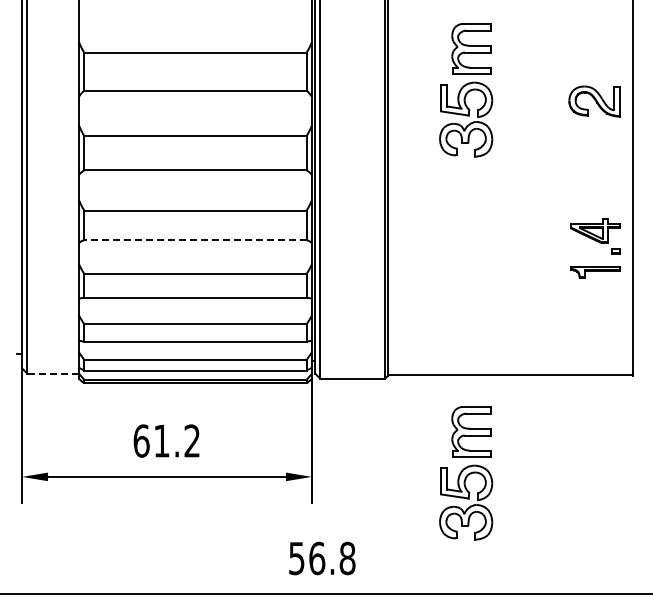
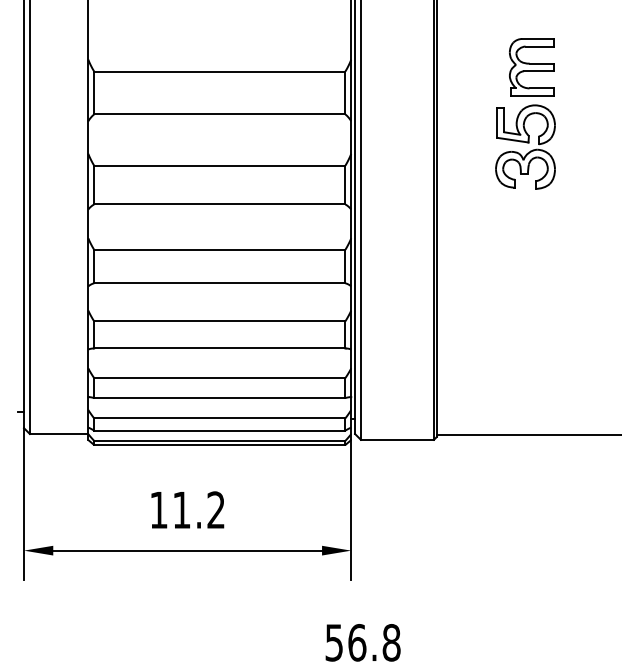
line: (194, 240) -> (218, 283), dashed -> solid
line: (53, 373) -> (59, 433), dashed -> solid
text: (141, 440) -> (158, 509), 61.2 -> 11.2
part: (466, 473) -> (525, 546), removed

